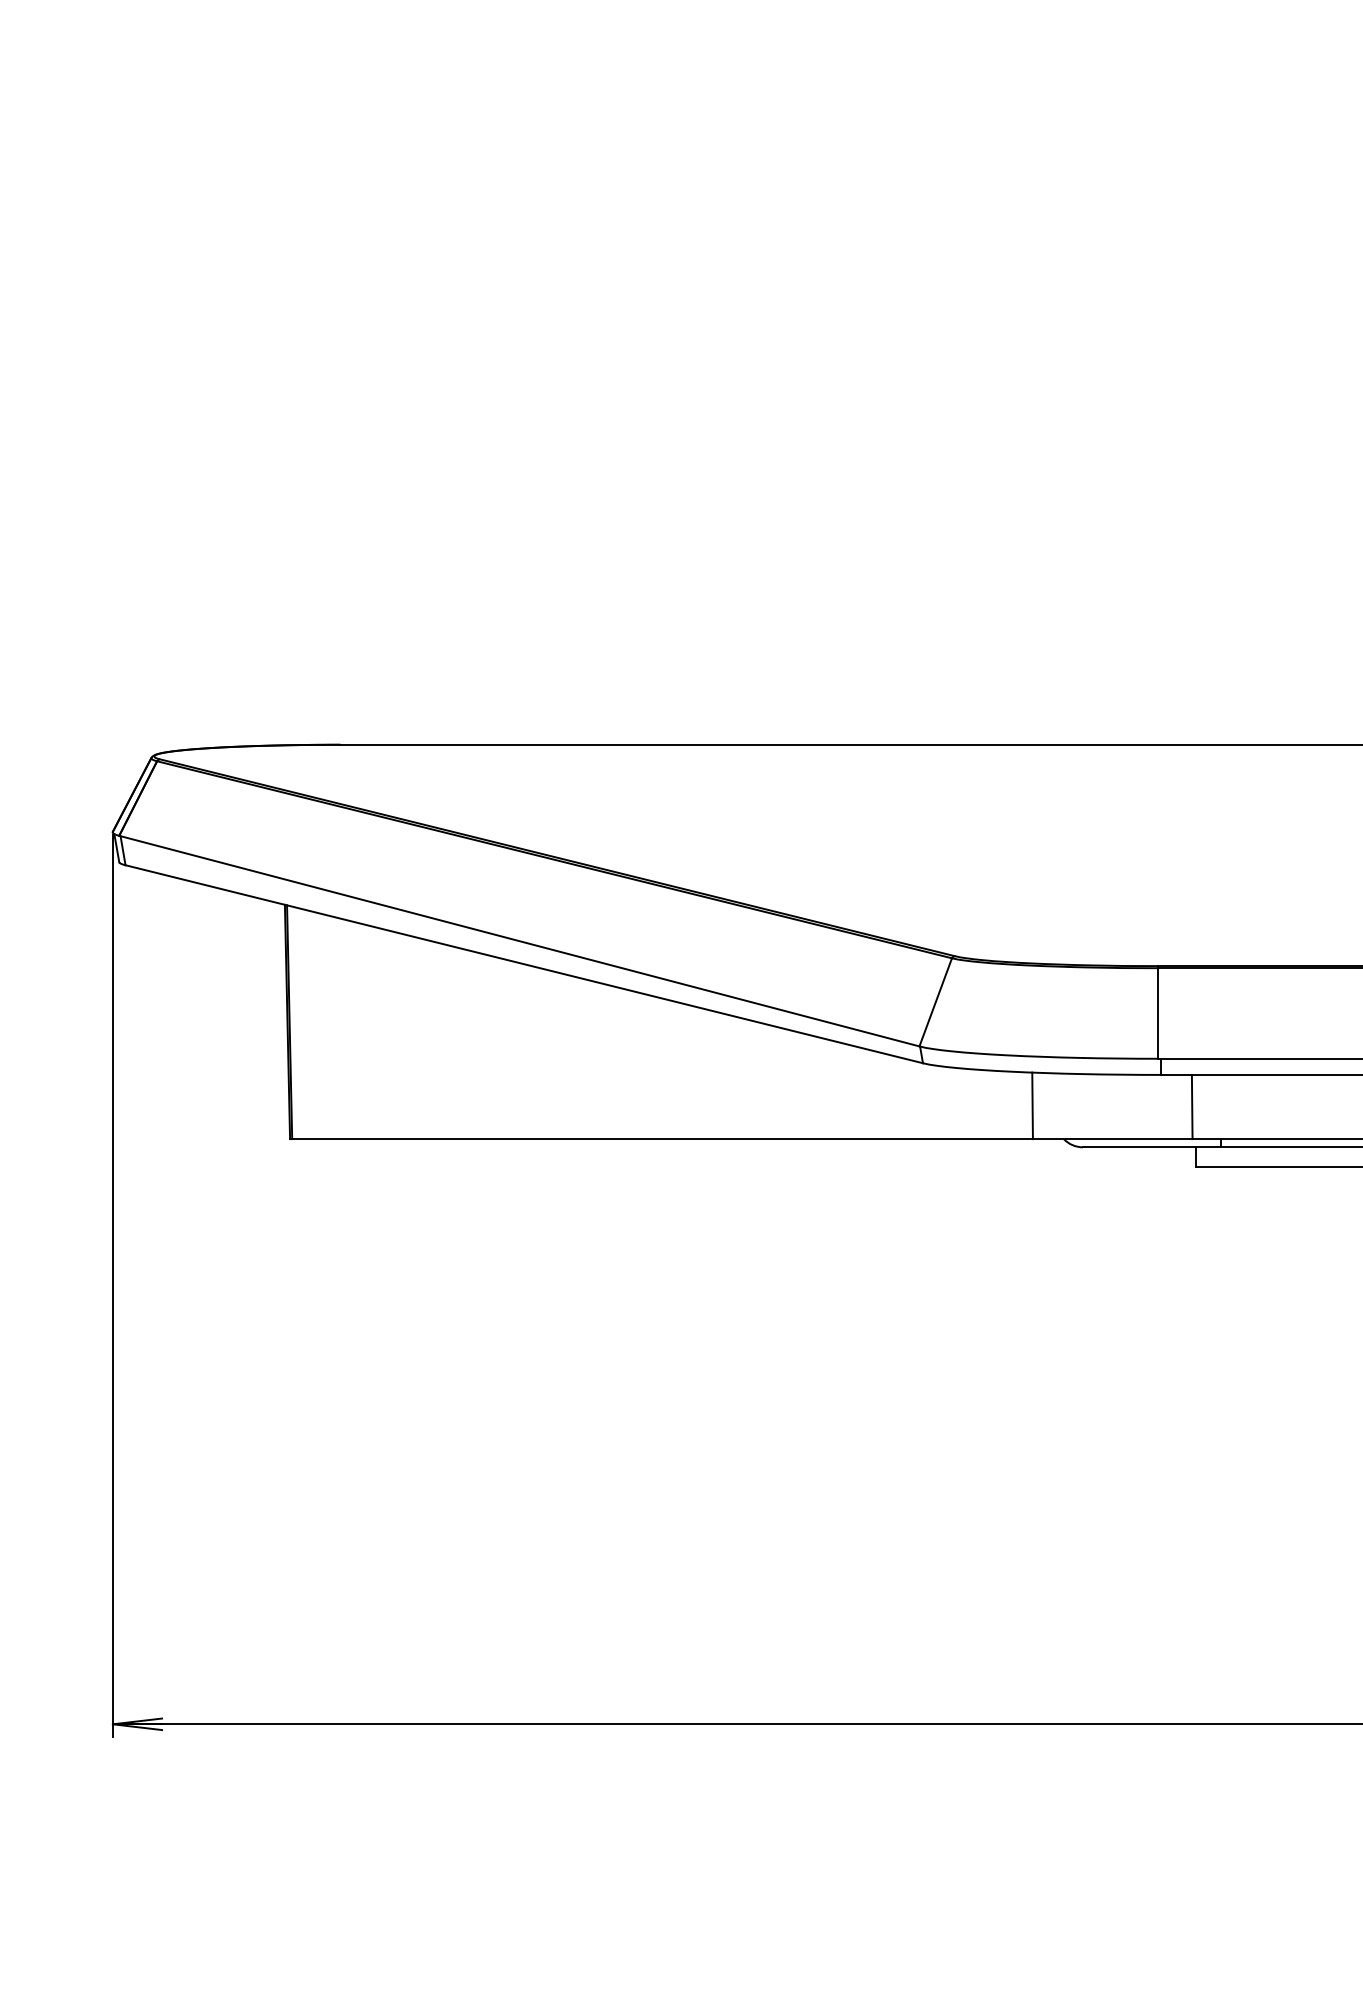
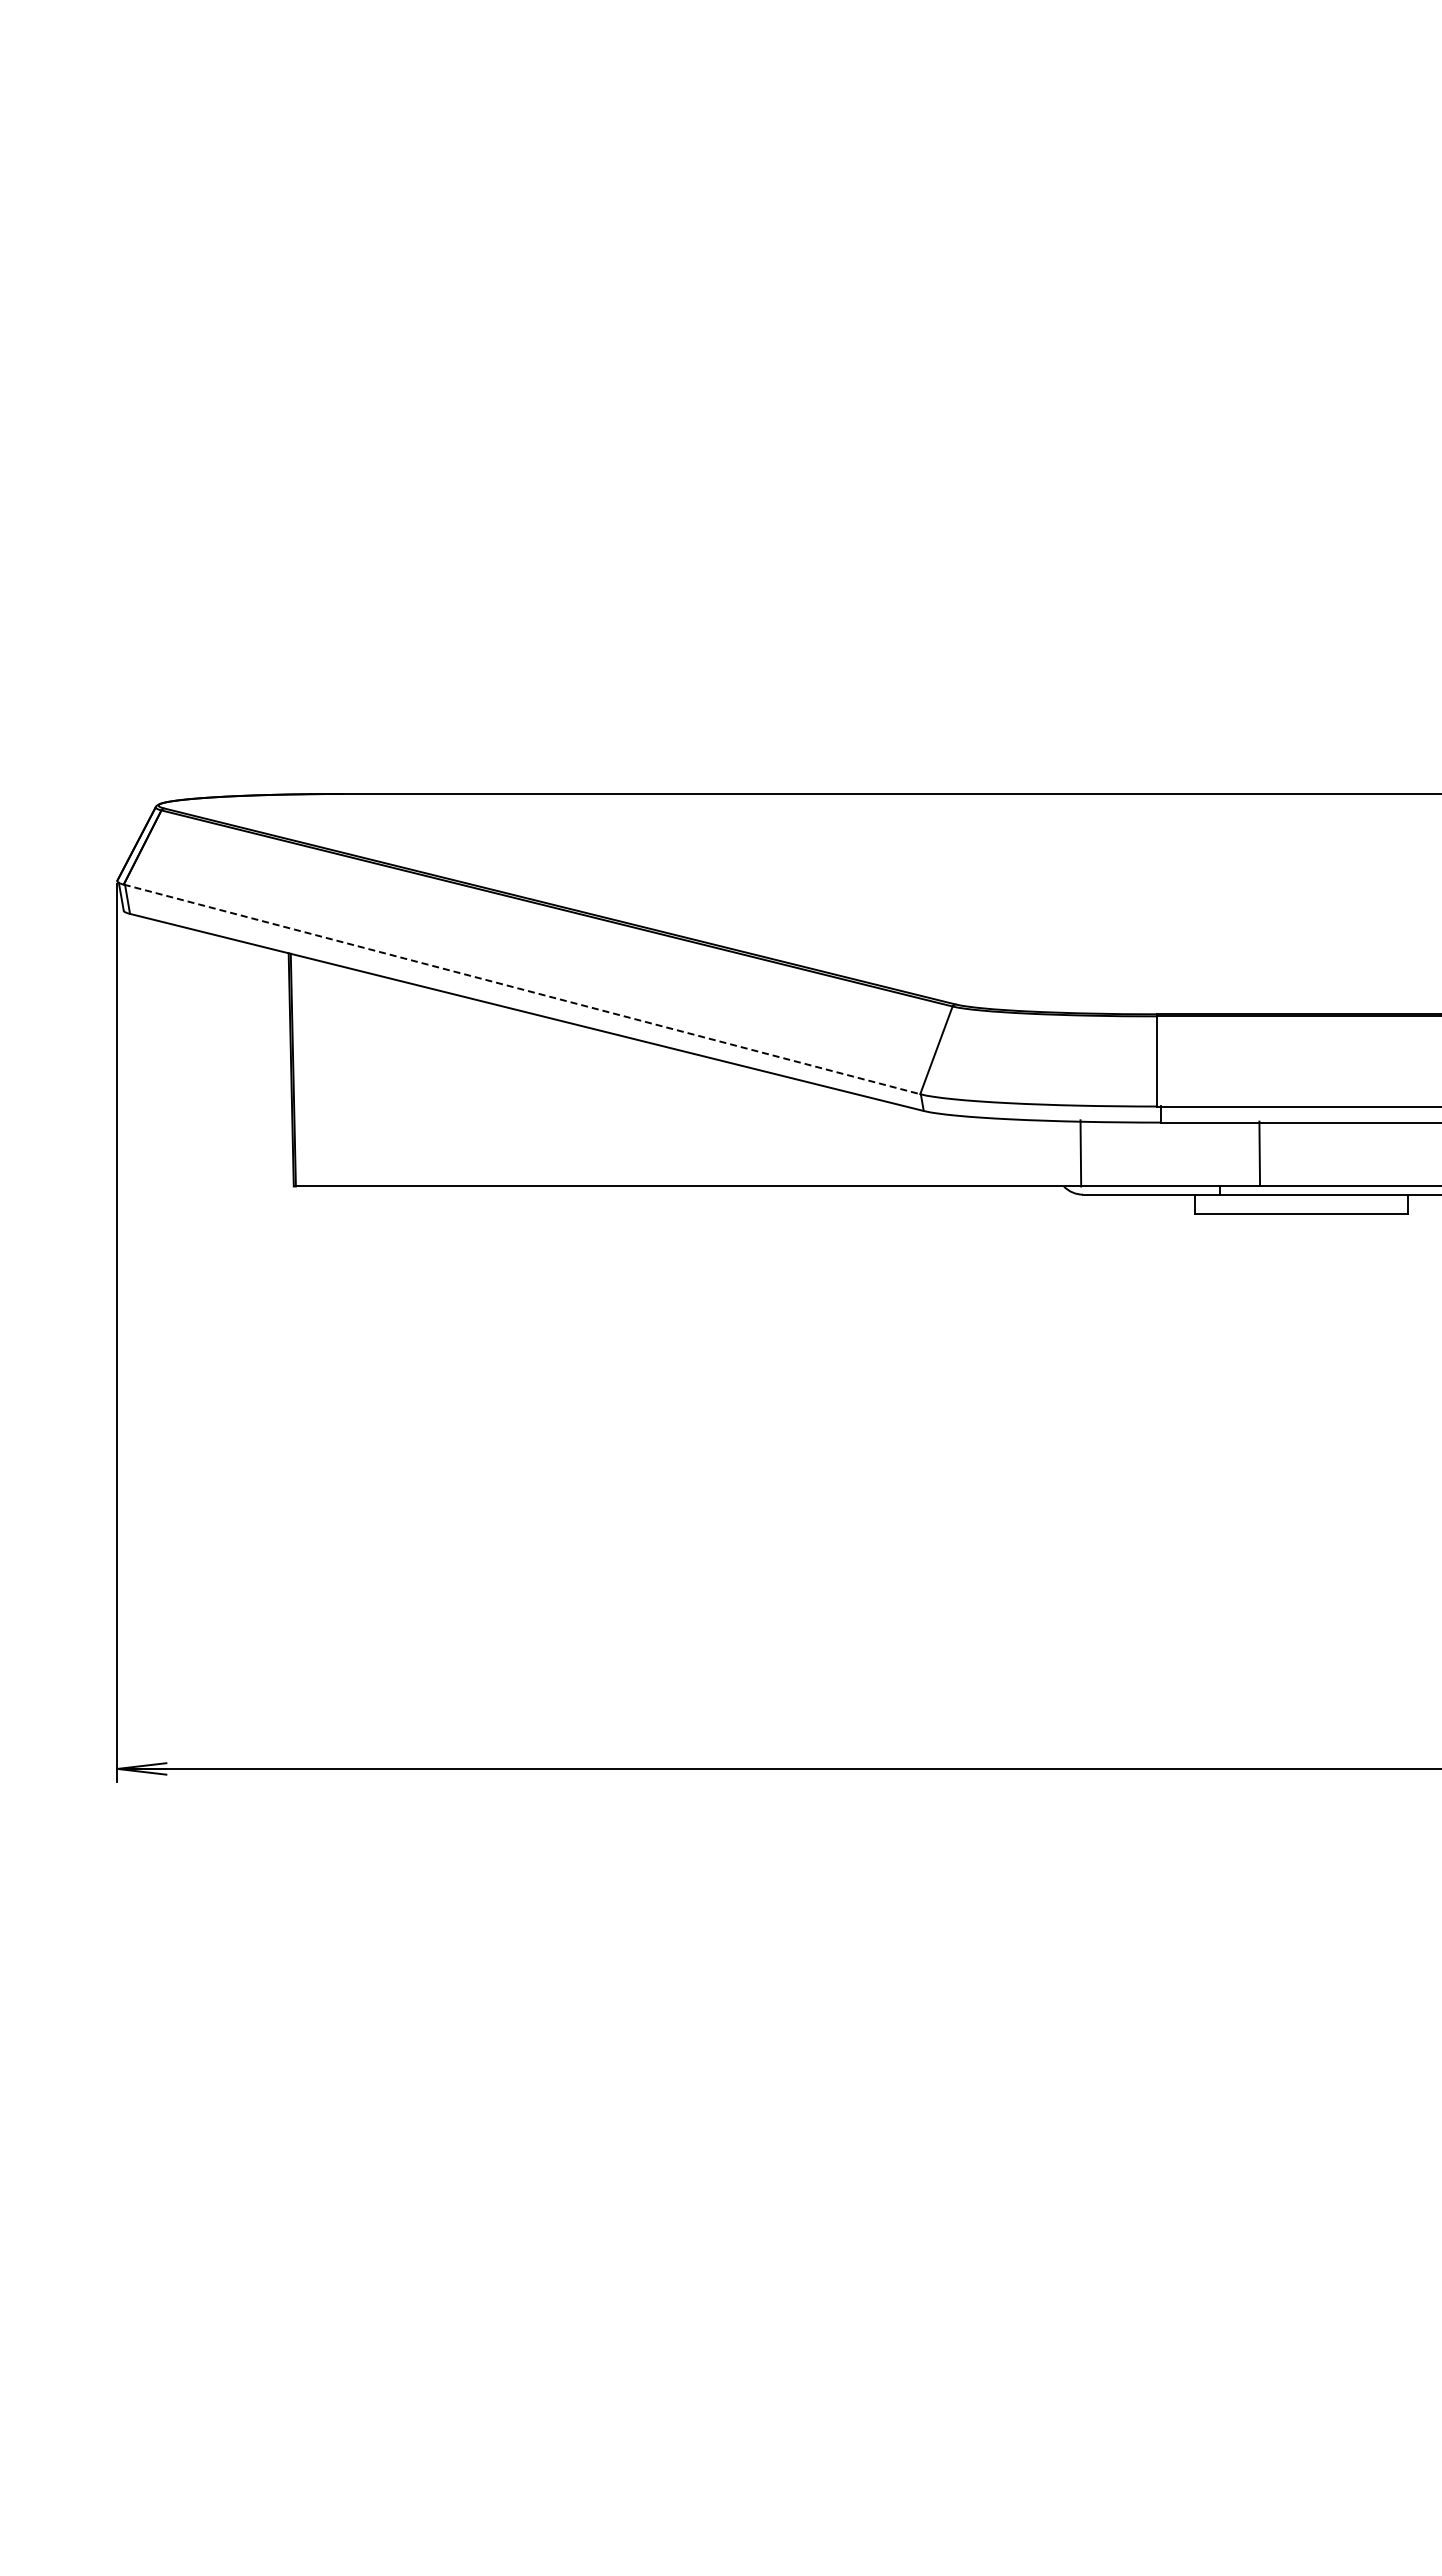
line: (519, 941) -> (522, 989), solid -> dashed
line: (1032, 1105) -> (1080, 1153), moved
line: (1191, 1106) -> (1259, 1153), moved

